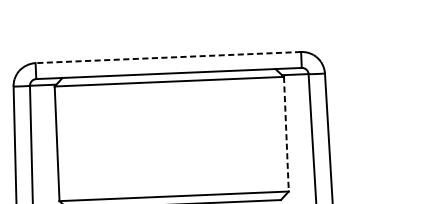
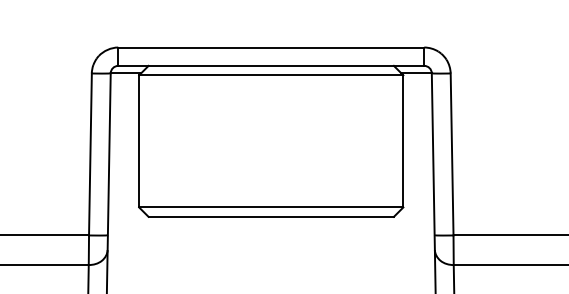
line: (168, 57) -> (271, 47), dashed -> solid
line: (286, 134) -> (403, 141), dashed -> solid

